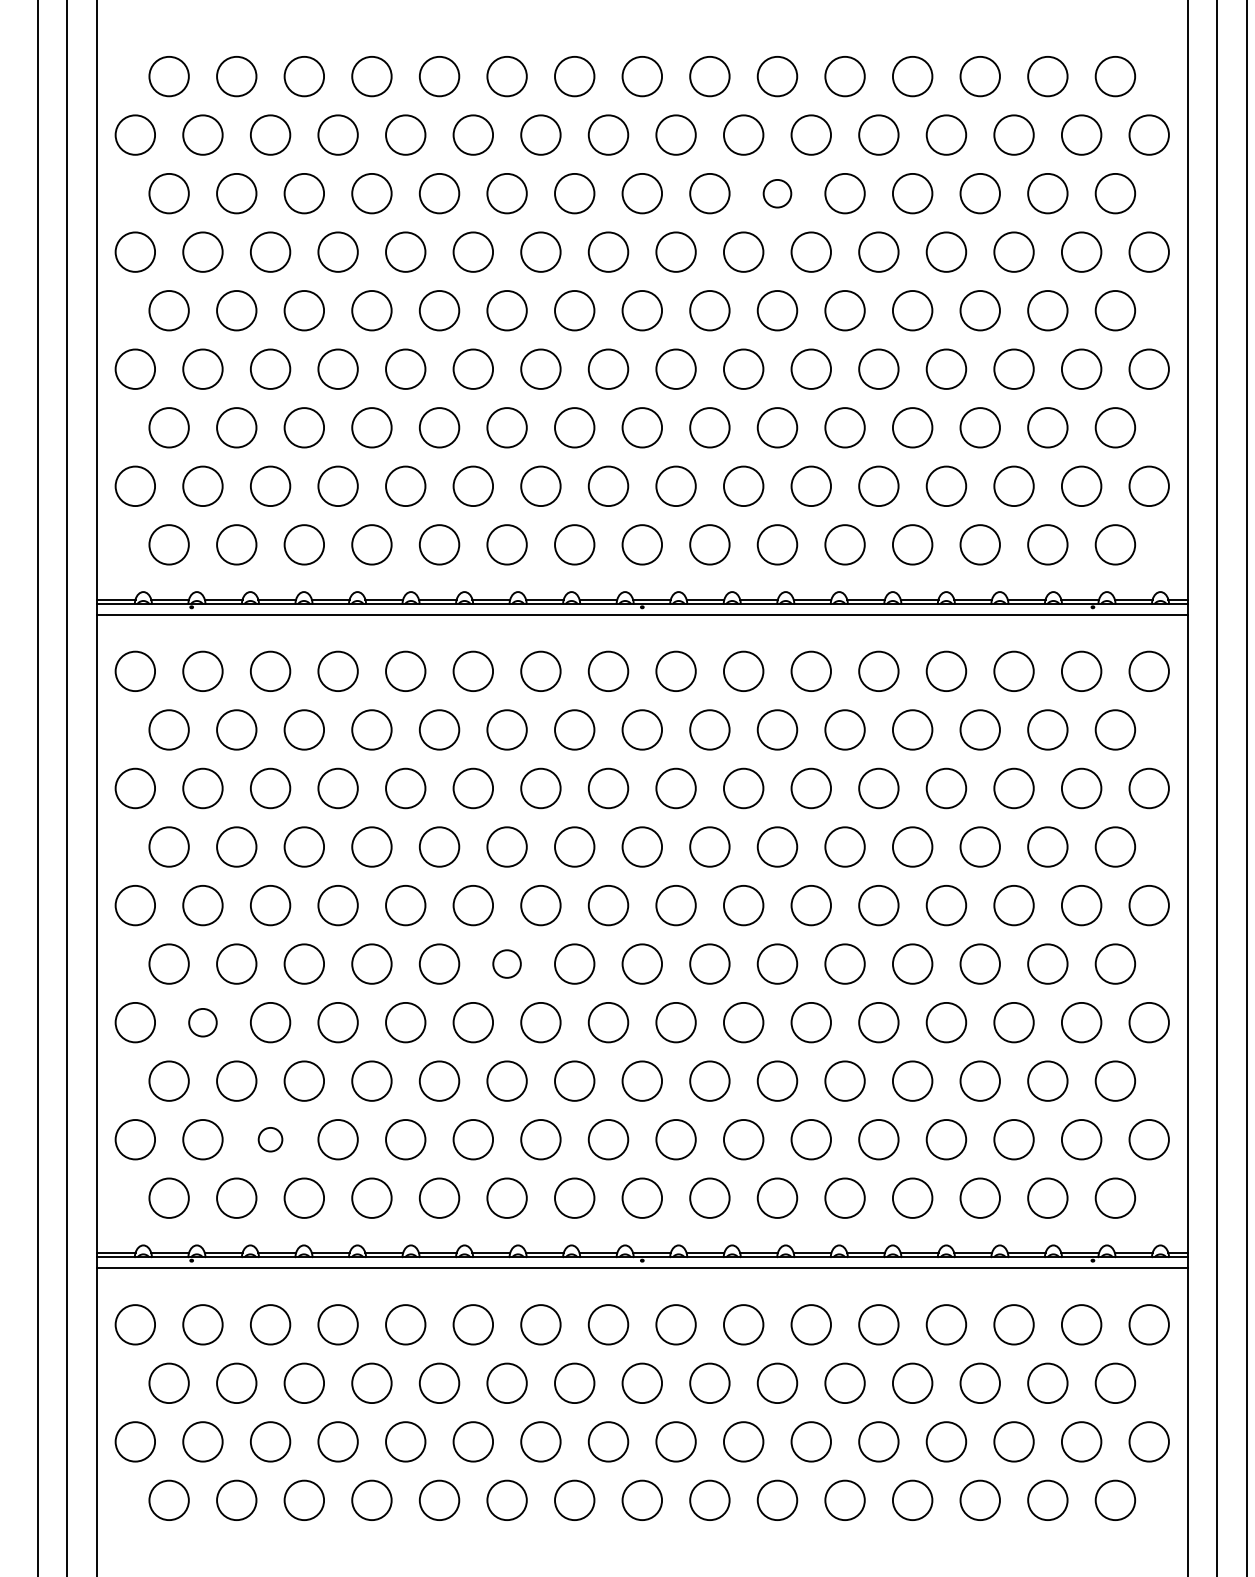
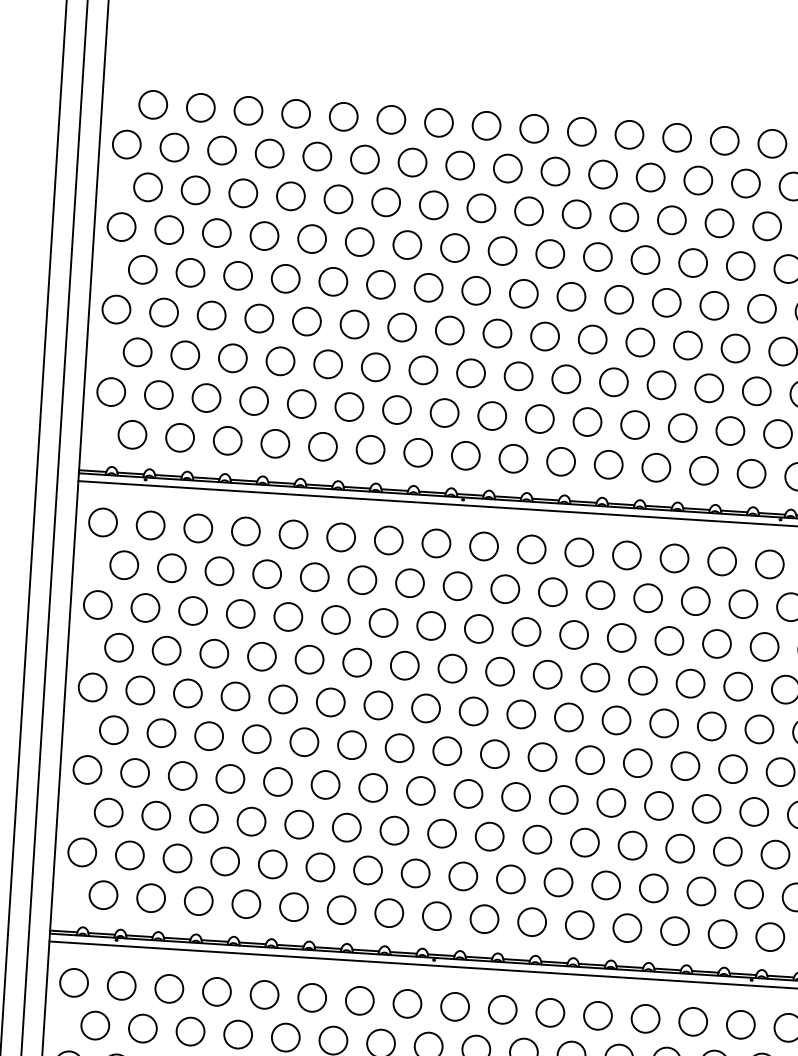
circle: (777, 193) -> (576, 214), size x1.43
circle: (506, 963) -> (351, 744), size x1.43
circle: (202, 1022) -> (134, 772), size x1.43
circle: (270, 1139) -> (177, 858), size x1.67

